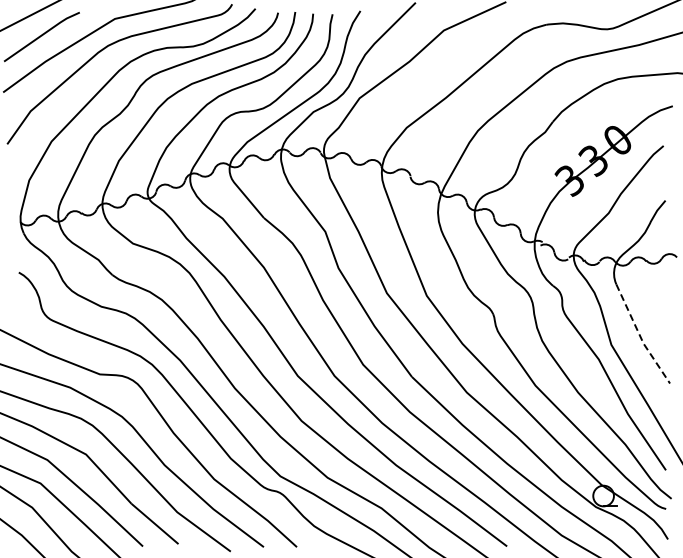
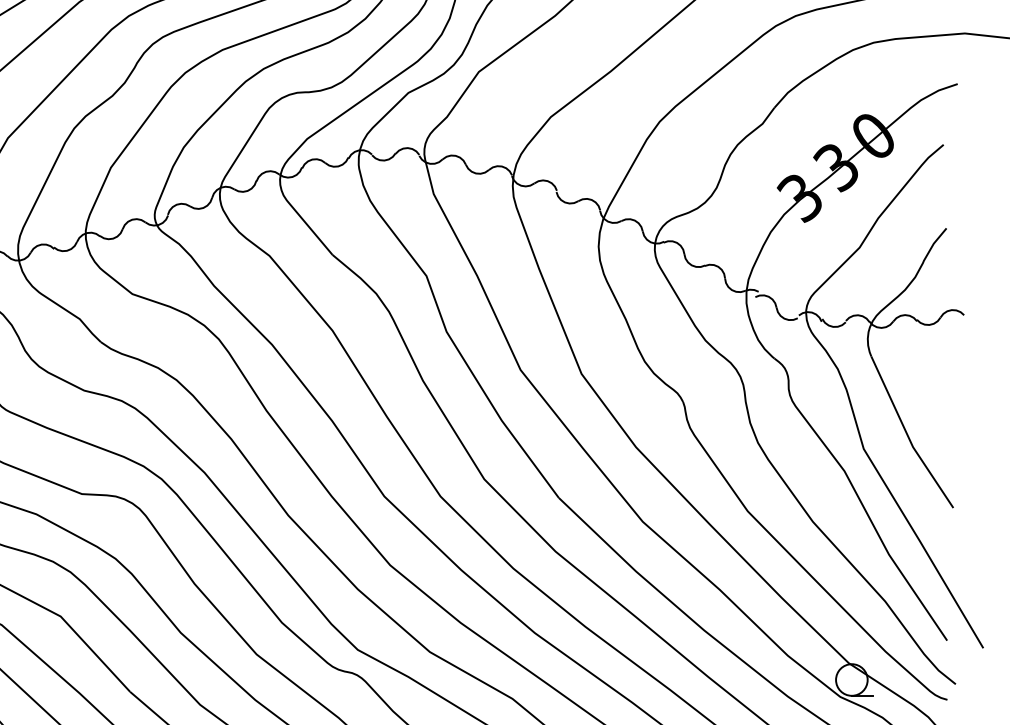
line: (640, 336) -> (908, 436), dashed -> solid

